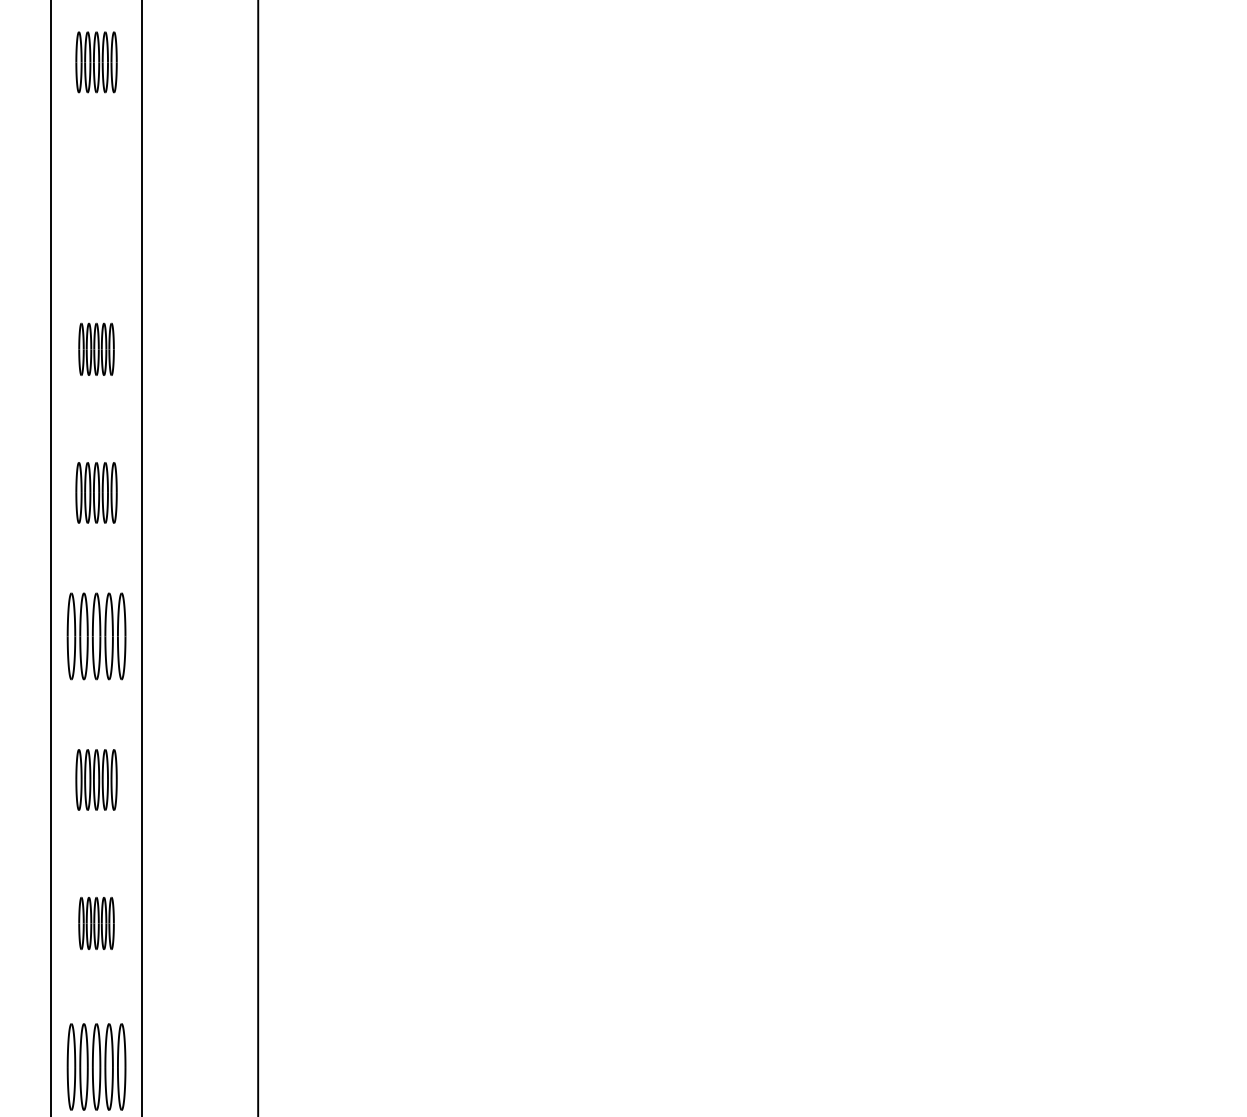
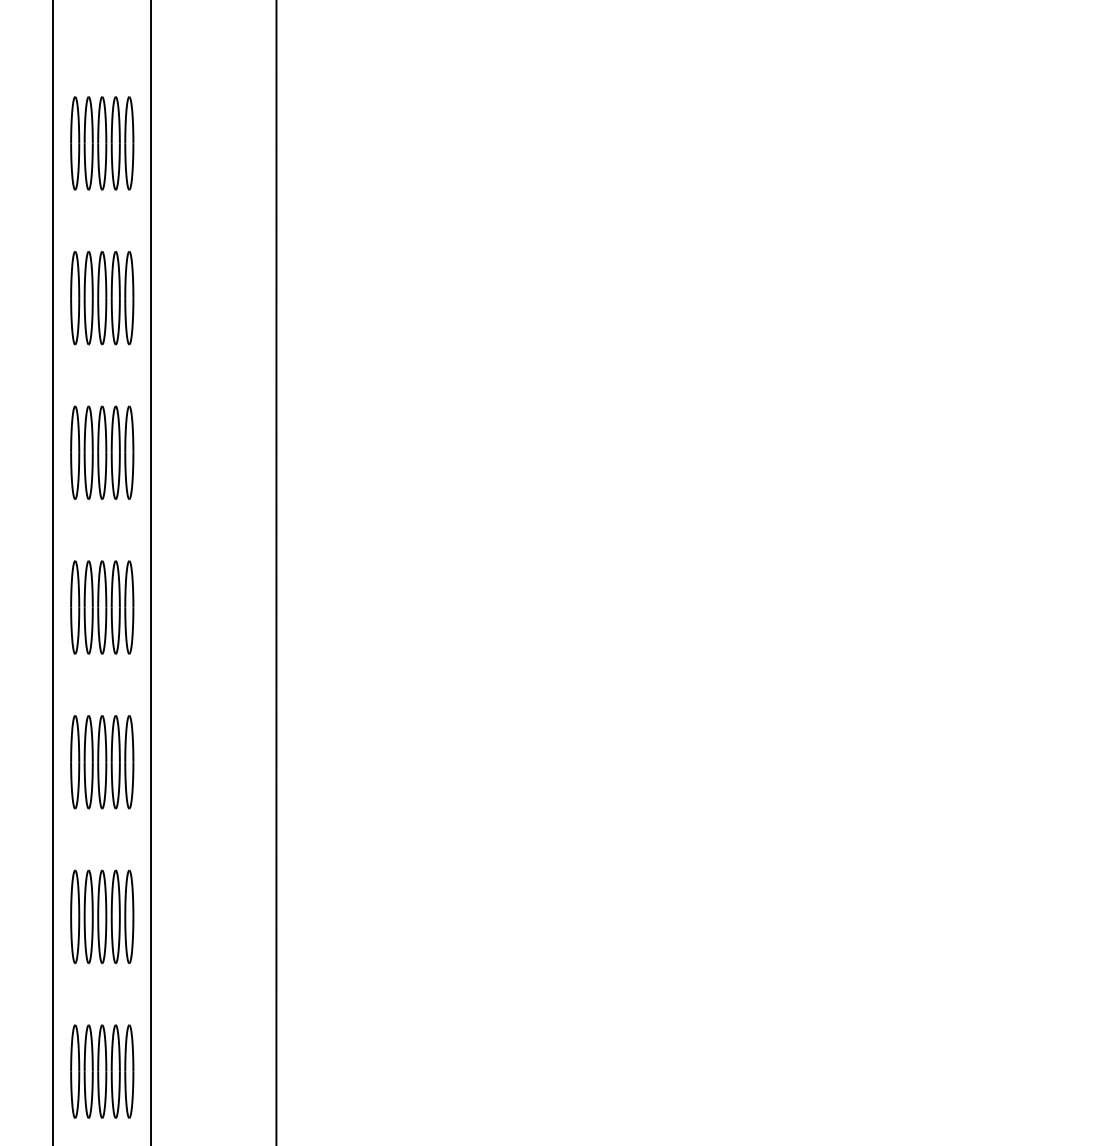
part: (96, 62) -> (102, 143), size x1.43
part: (96, 205) -> (102, 297), added
part: (96, 349) -> (102, 452), size x1.67
part: (96, 492) -> (102, 607), size x1.43
part: (96, 779) -> (102, 916), size x1.43
part: (96, 923) -> (102, 1071), size x1.67

